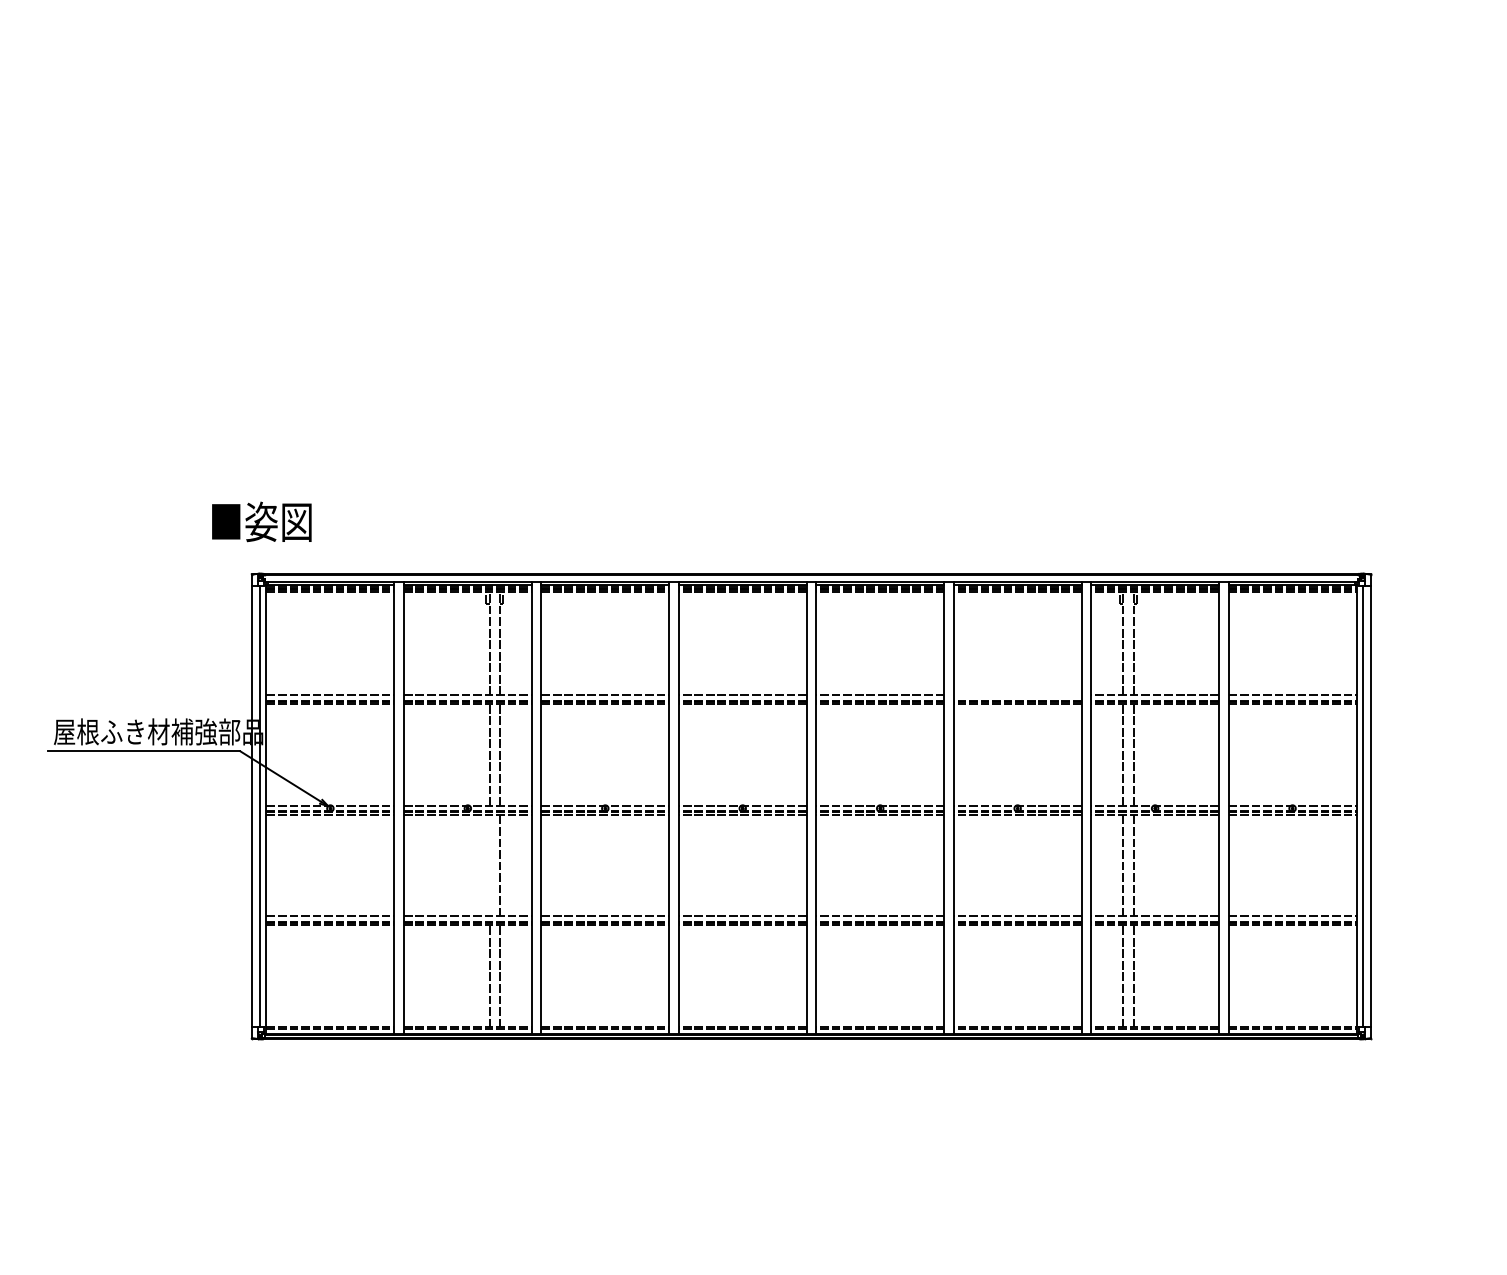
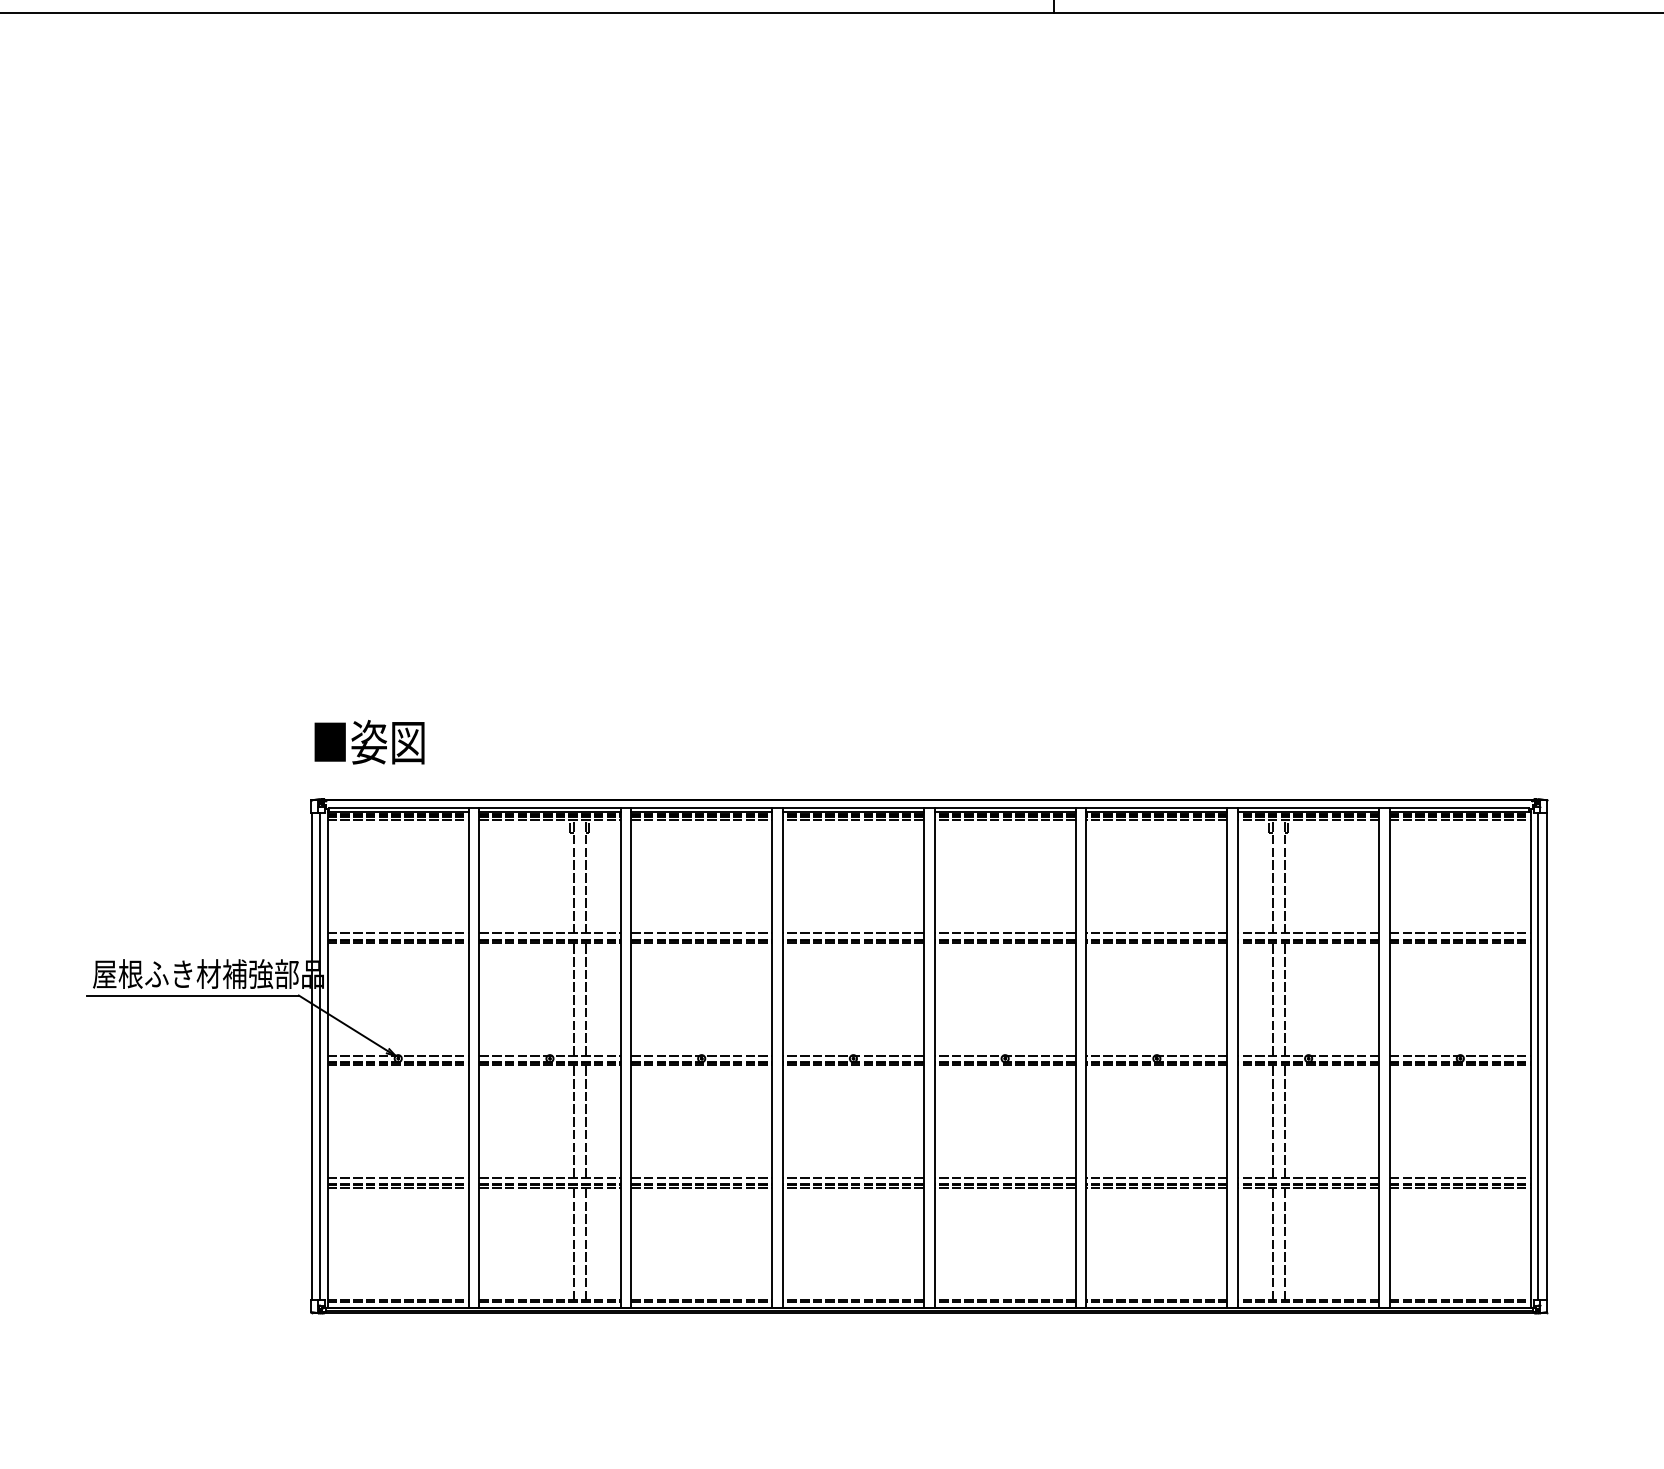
text: (261, 522) -> (369, 742), moved
line: (1017, 695) -> (1156, 933), added
line: (489, 865) -> (573, 1121), added

